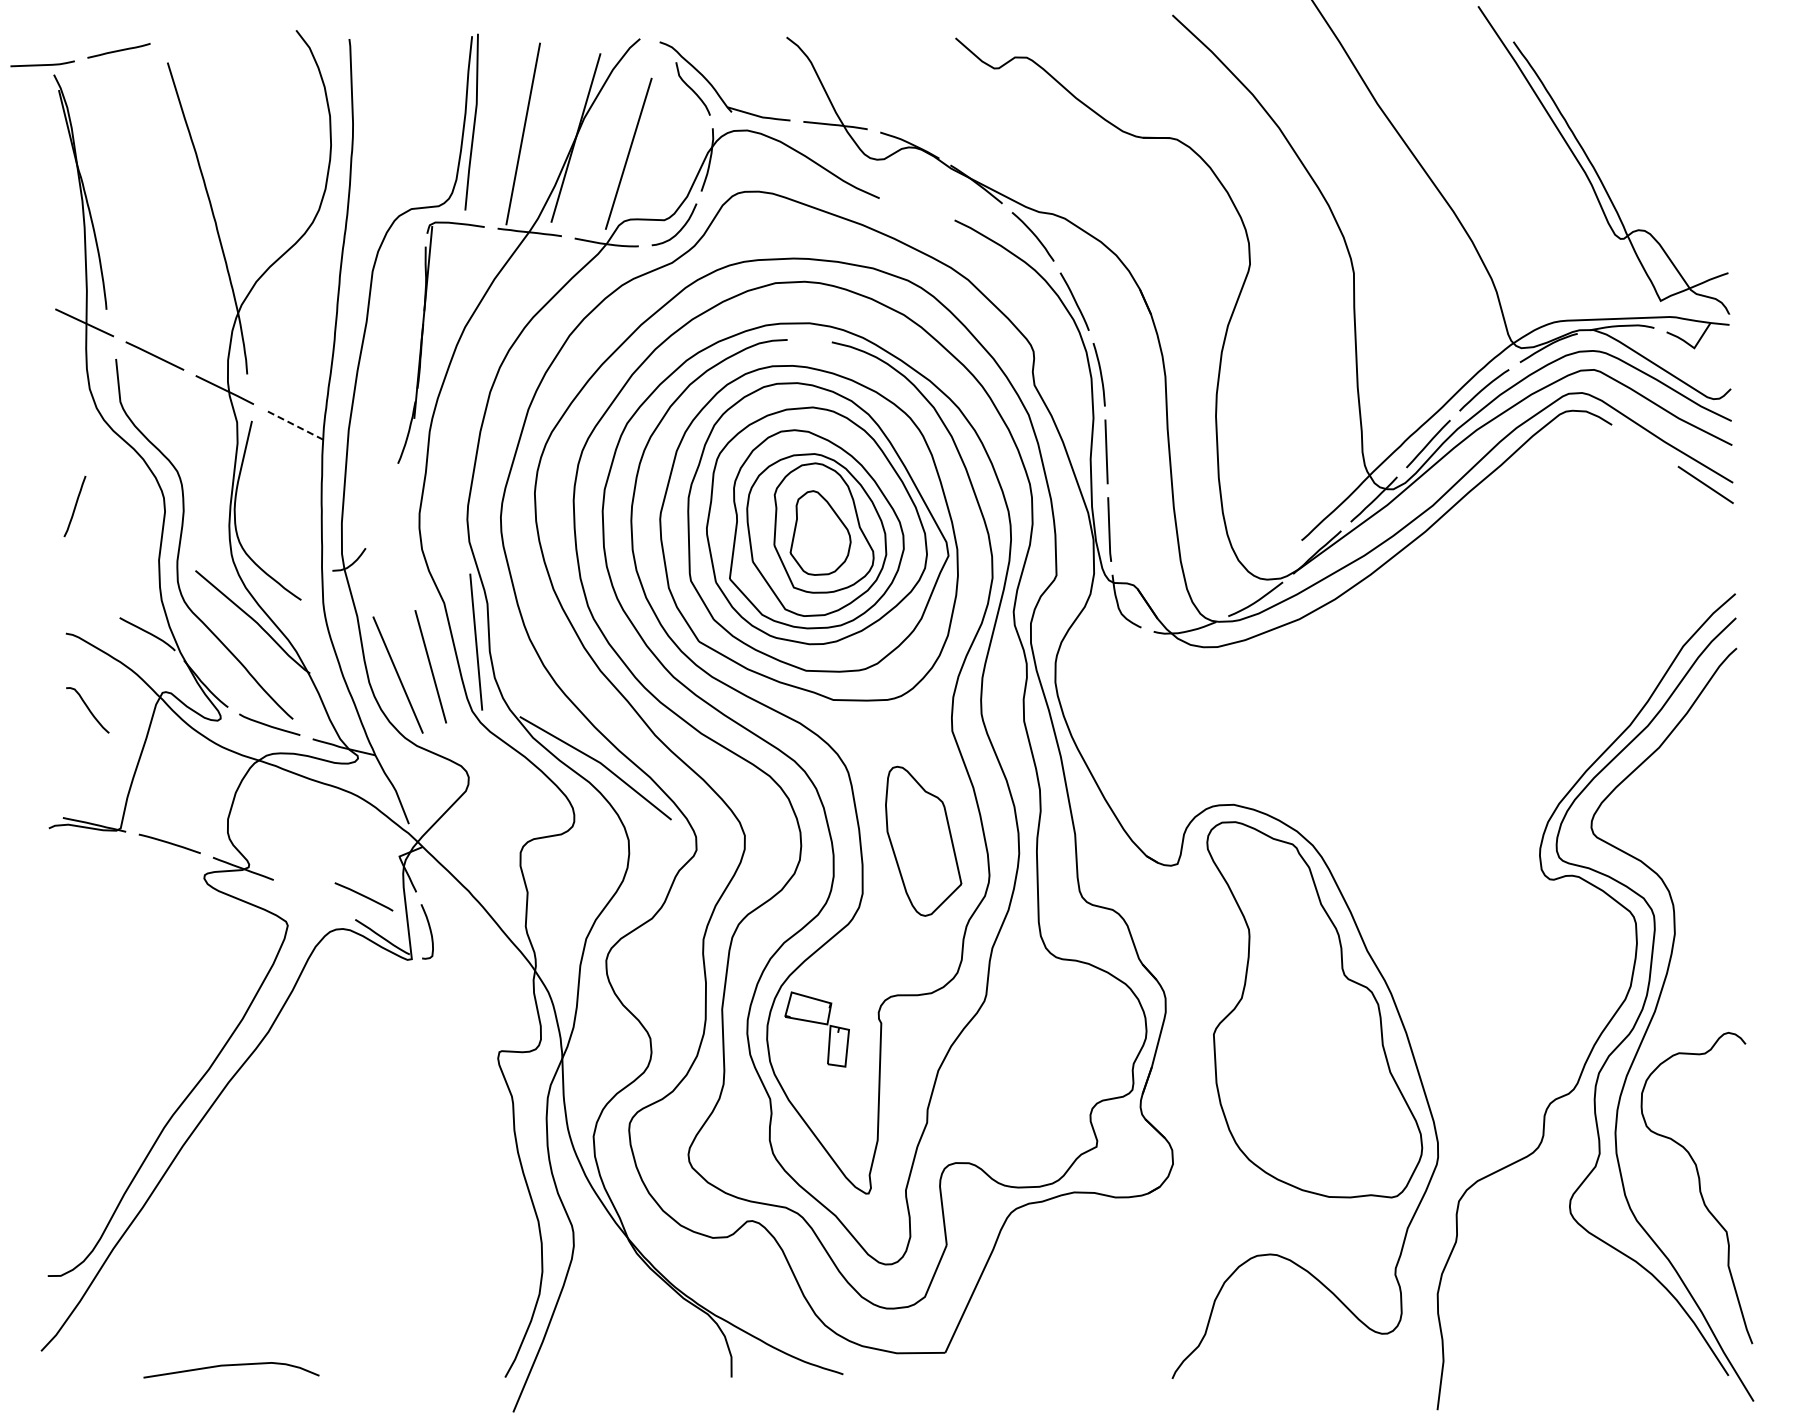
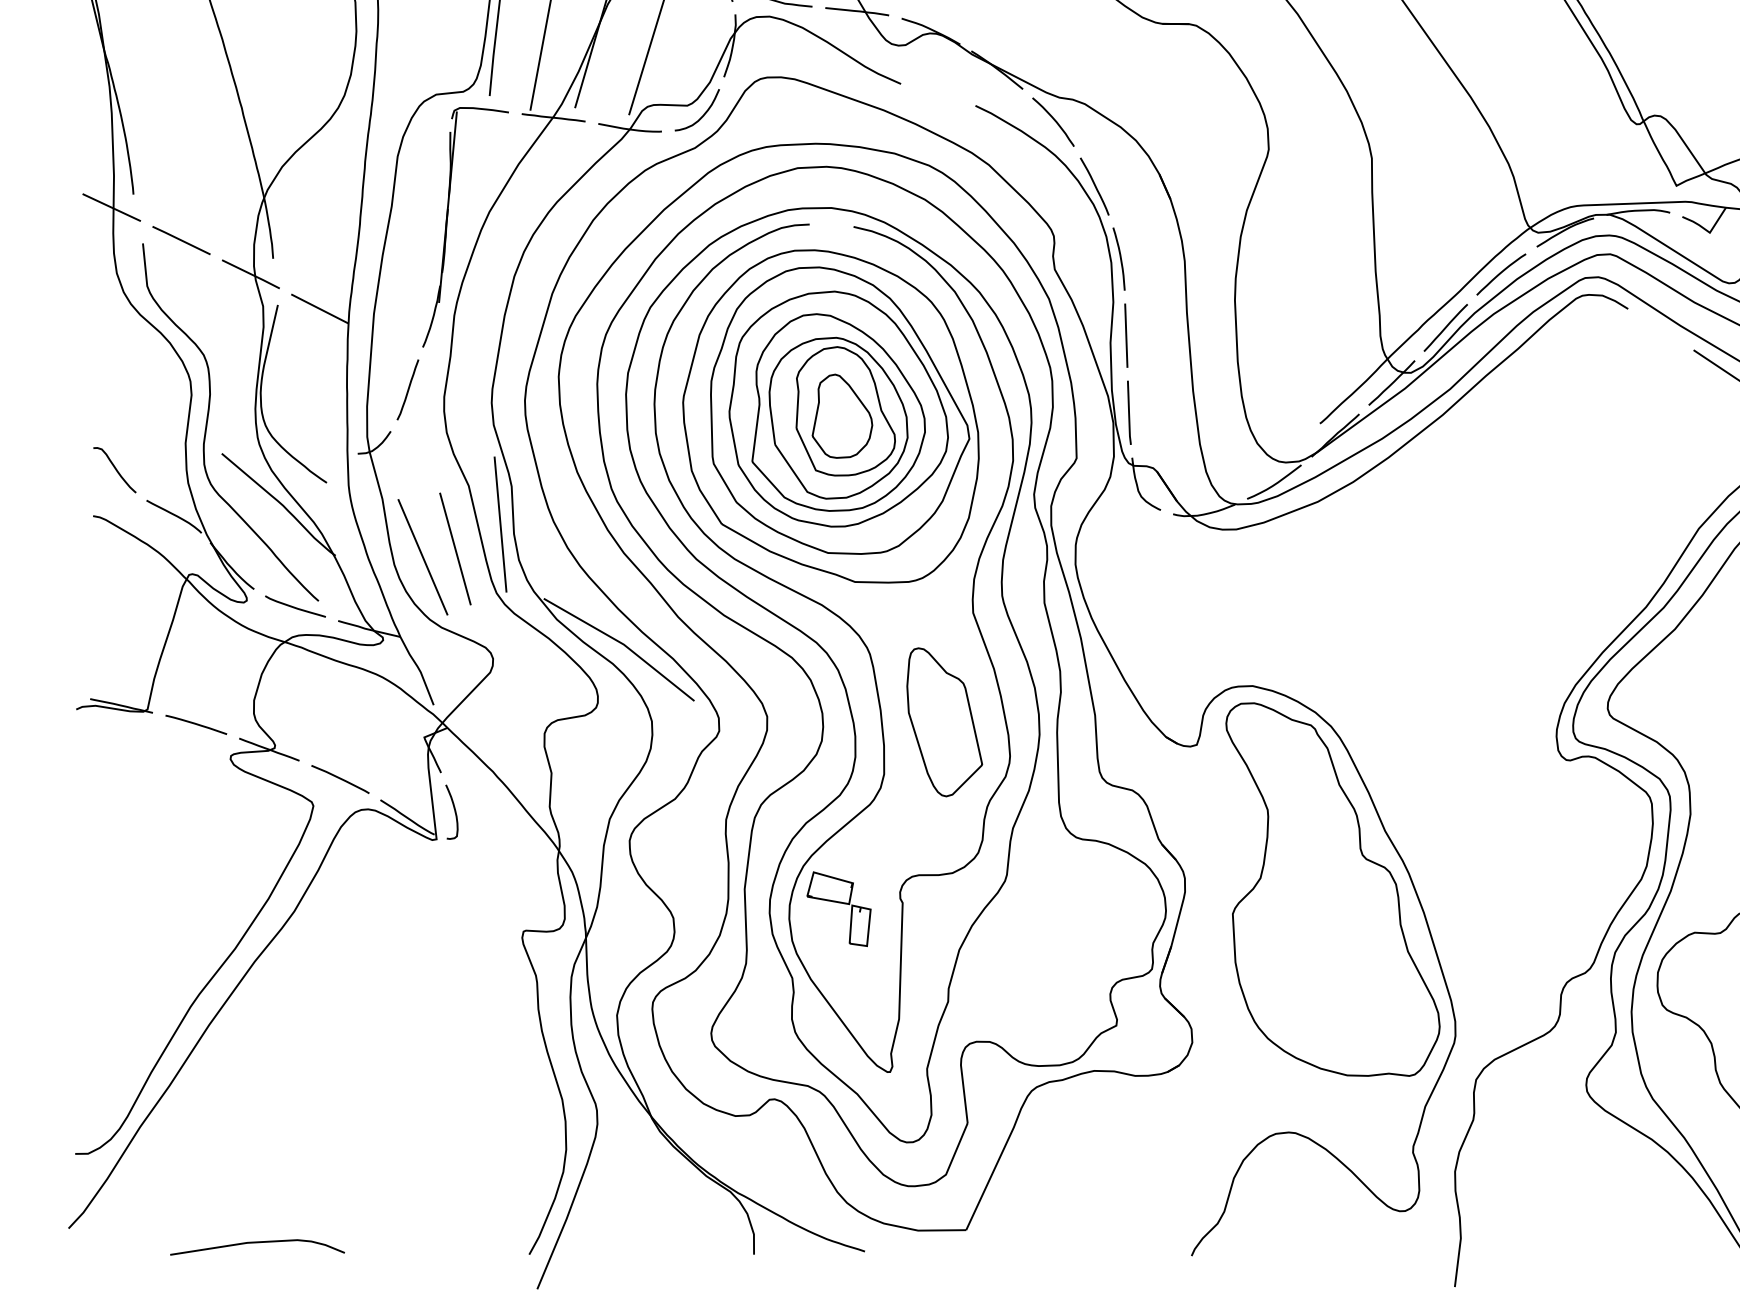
line: (293, 424) -> (319, 308), dashed -> solid
line: (74, 506) -> (407, 389), moved
curve: (87, 709) -> (114, 469), moved
line: (363, 896) -> (339, 779), moved

